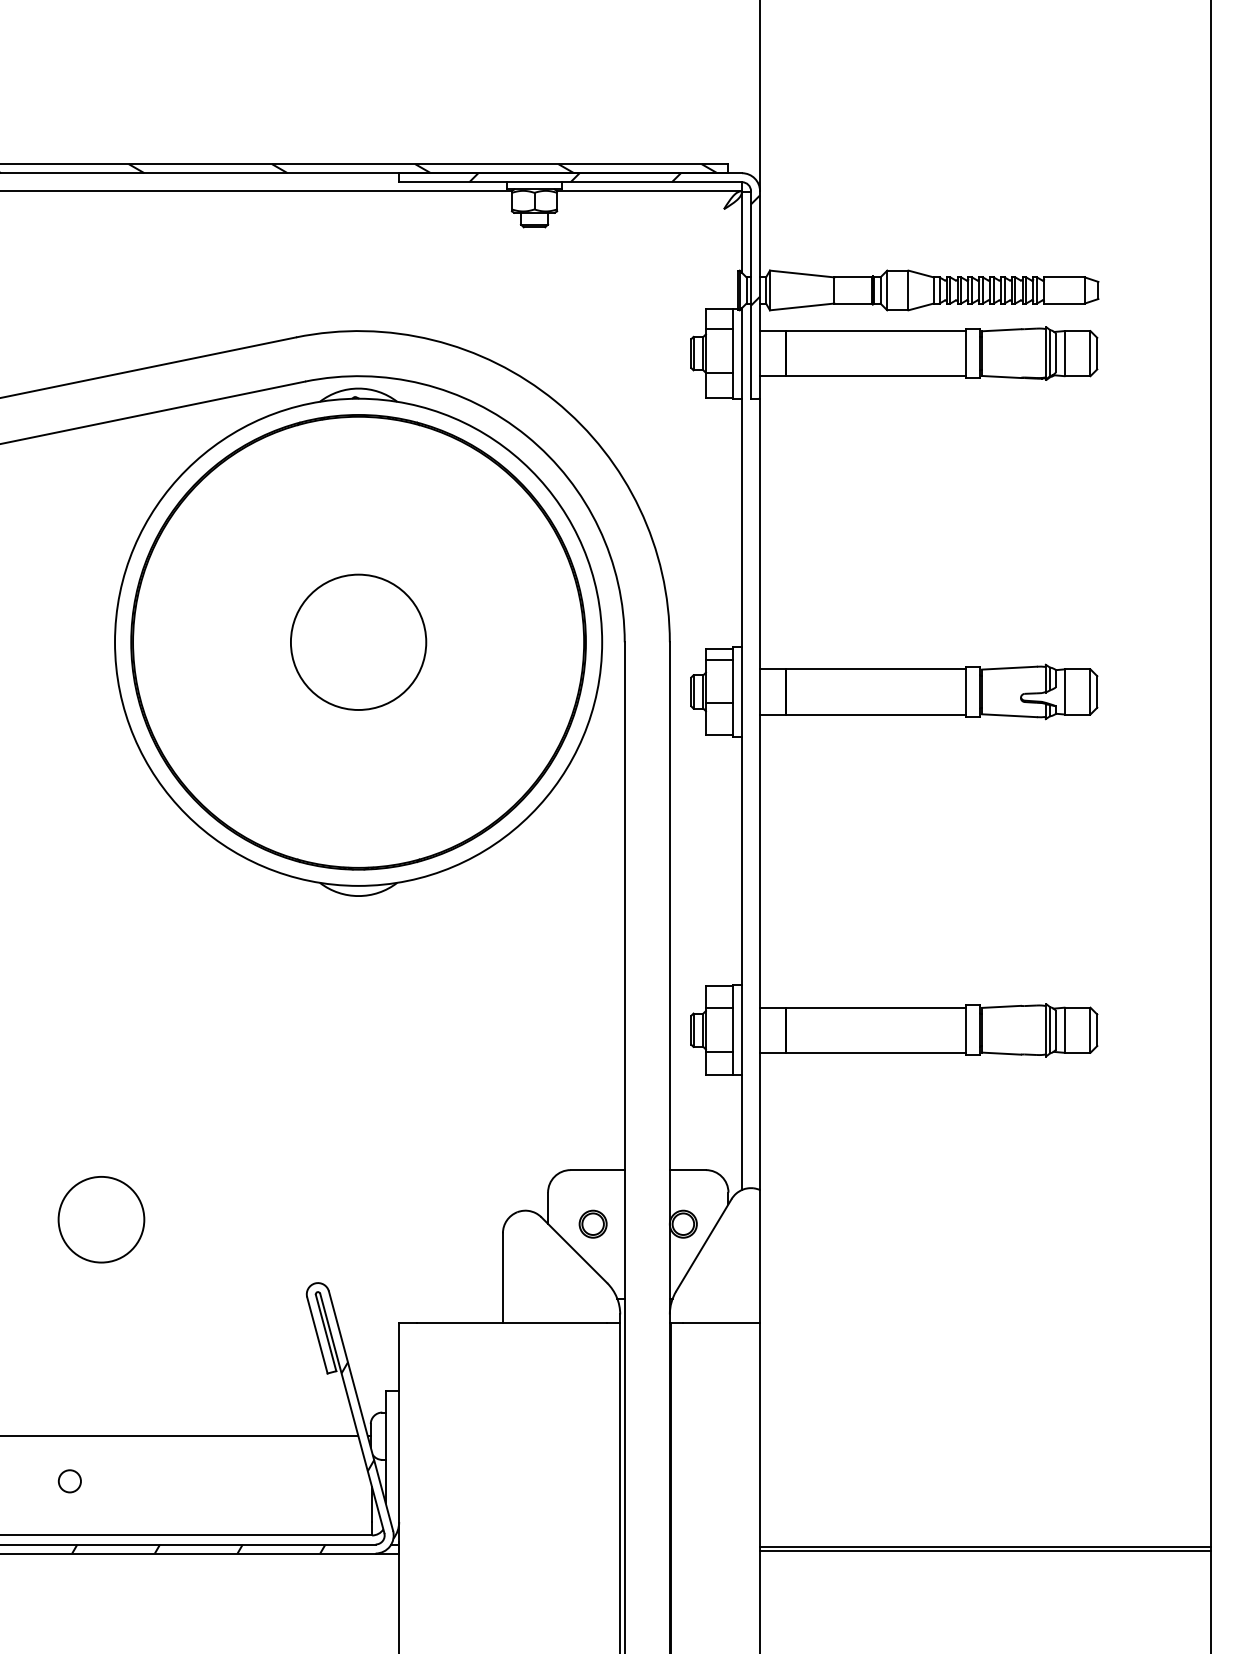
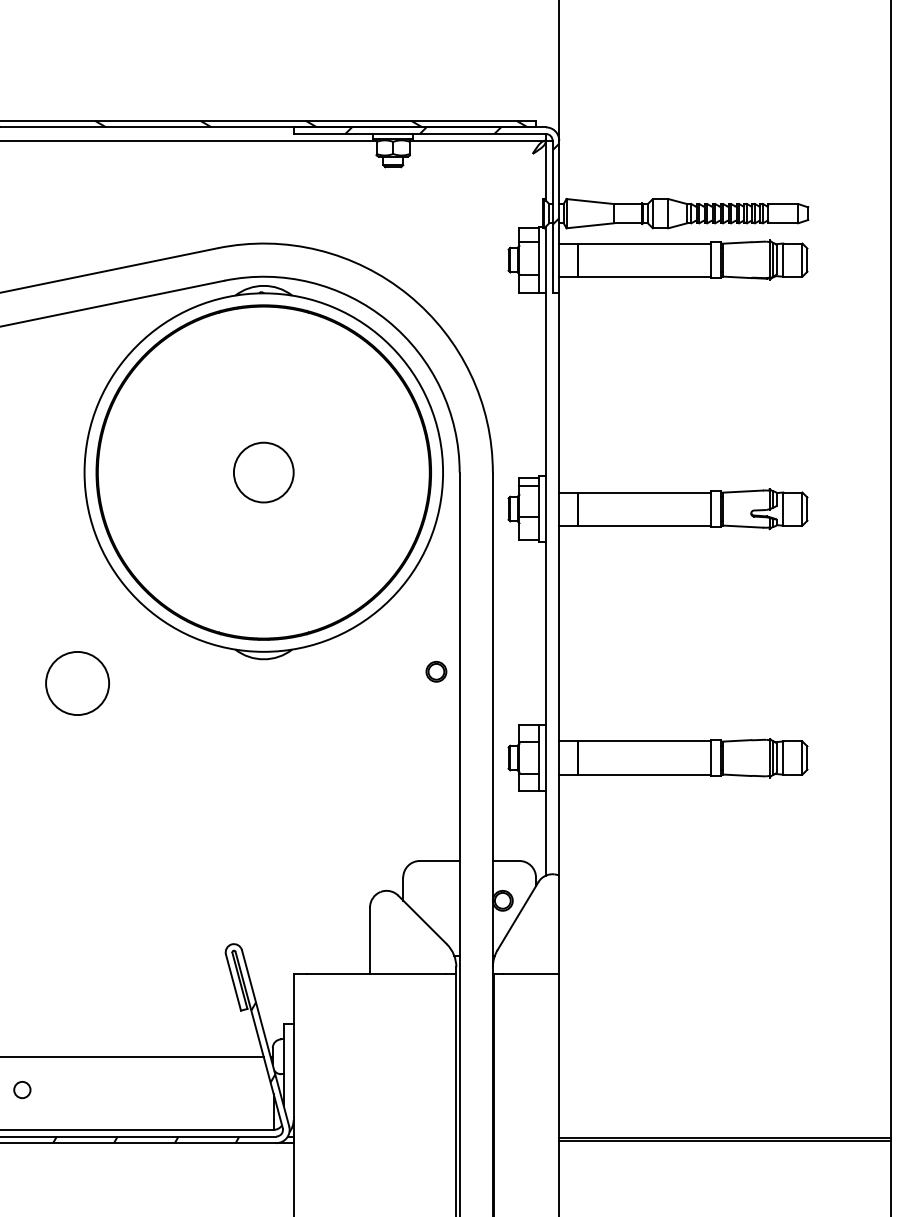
circle: (358, 642) -> (263, 472), size x0.6
circle: (101, 1219) -> (77, 683), moved
part: (593, 1223) -> (436, 671), moved
circle: (70, 1481) -> (22, 1090), moved

